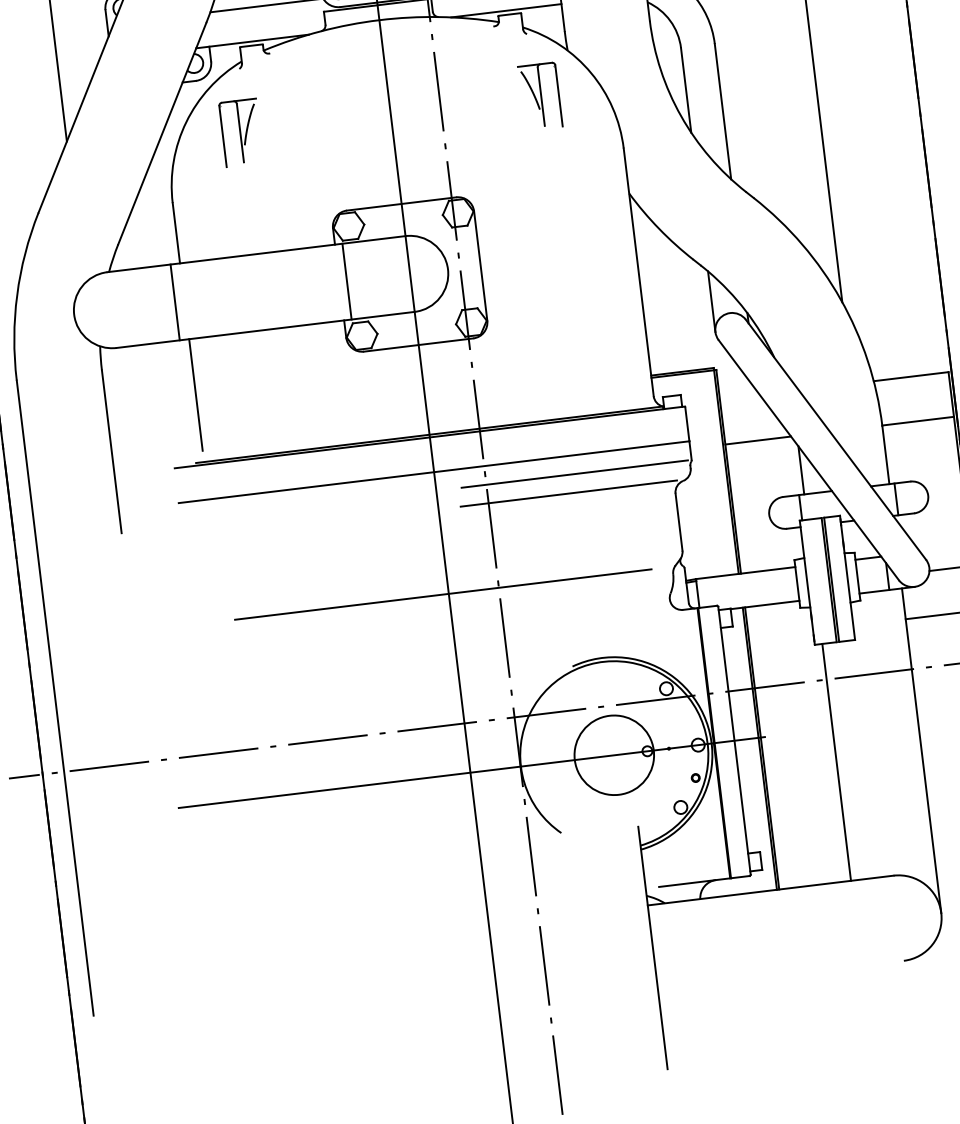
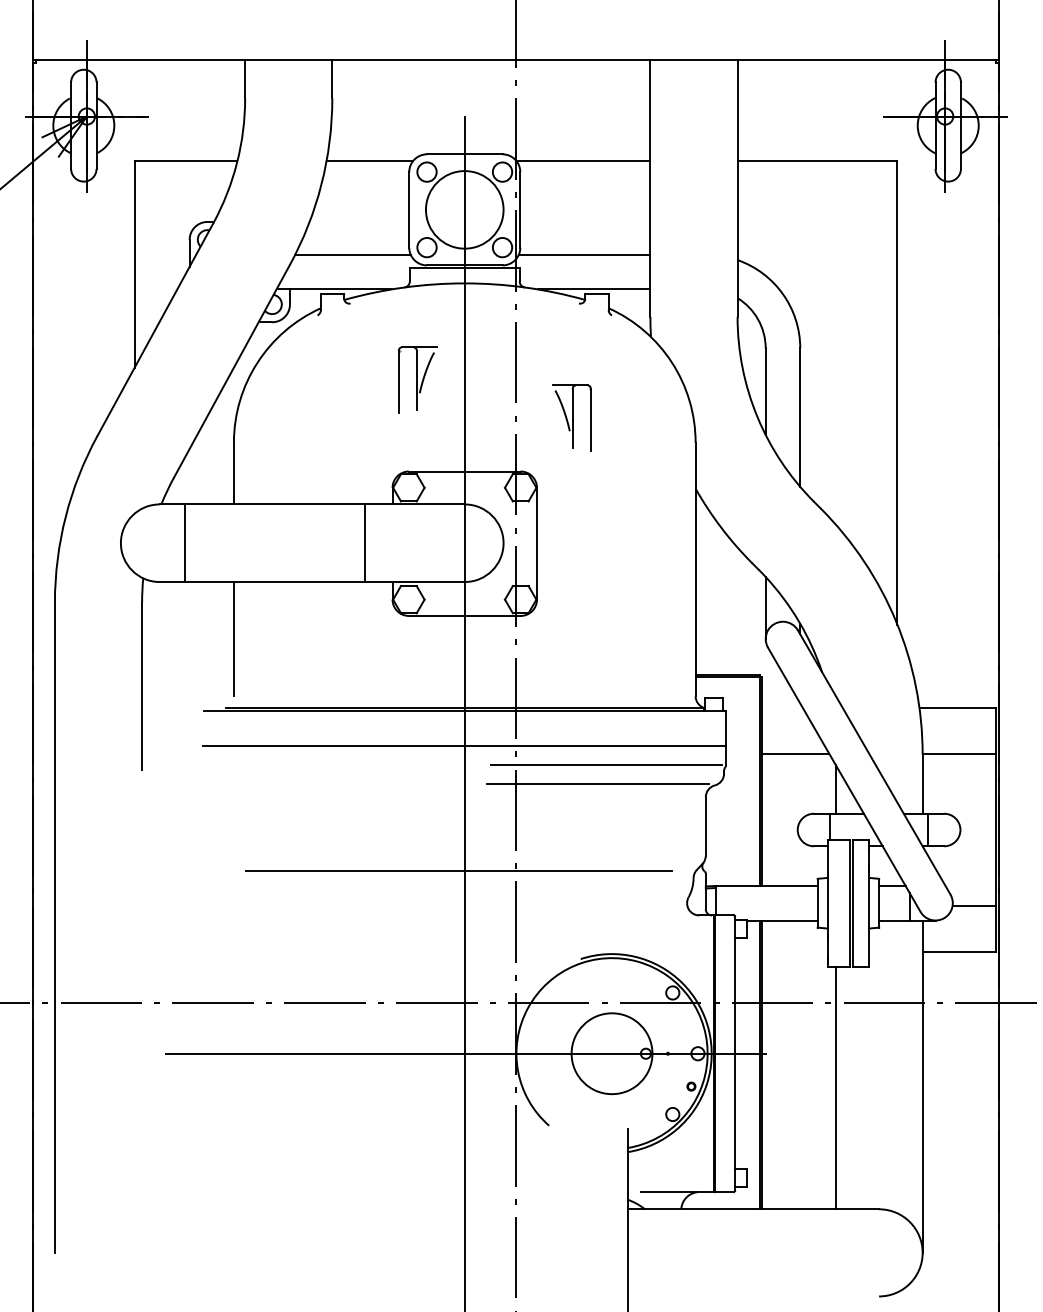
part: (539, 96) -> (571, 417), moved
part: (241, 132) -> (417, 379), moved
line: (347, 281) -> (365, 543), moved
line: (175, 302) -> (185, 543), moved

